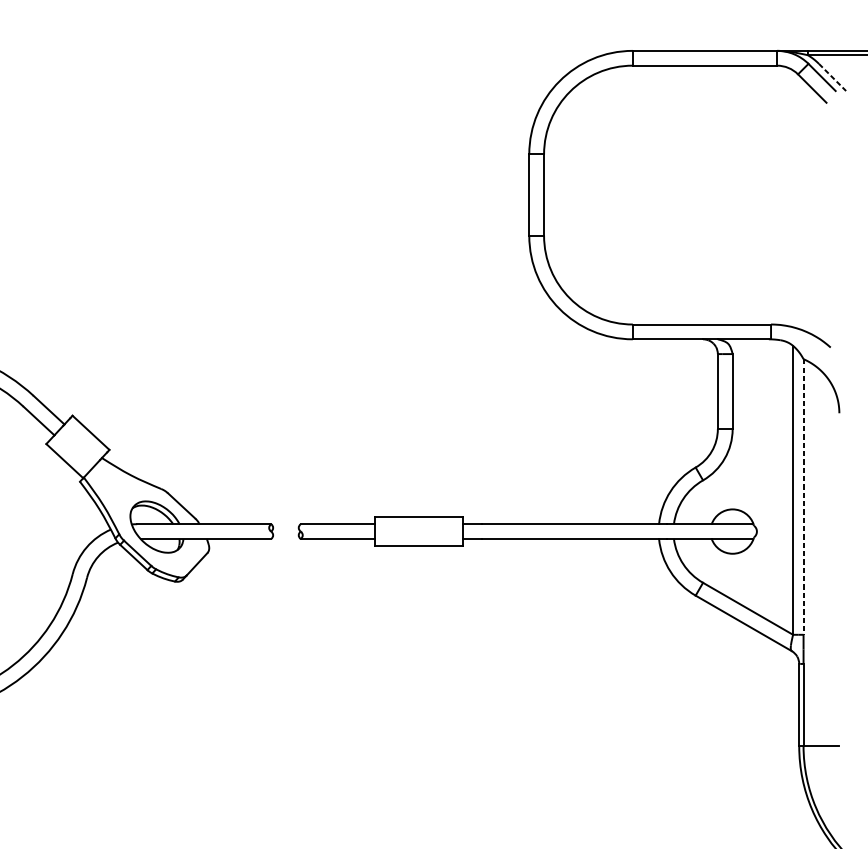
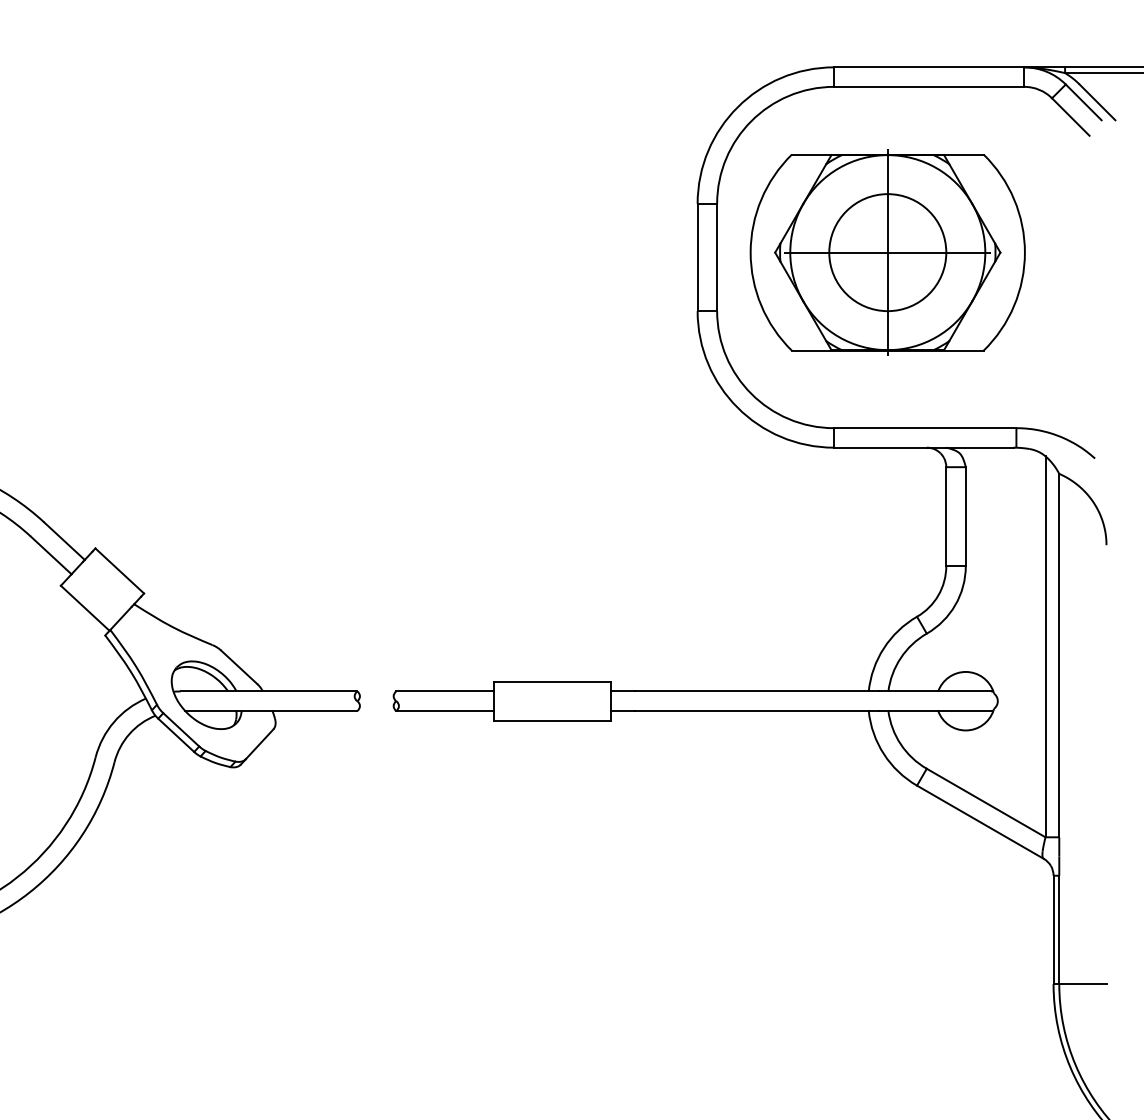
line: (832, 77) -> (1097, 102), dashed -> solid
part: (673, 191) -> (887, 252), added
line: (803, 496) -> (1059, 655), dashed -> solid

